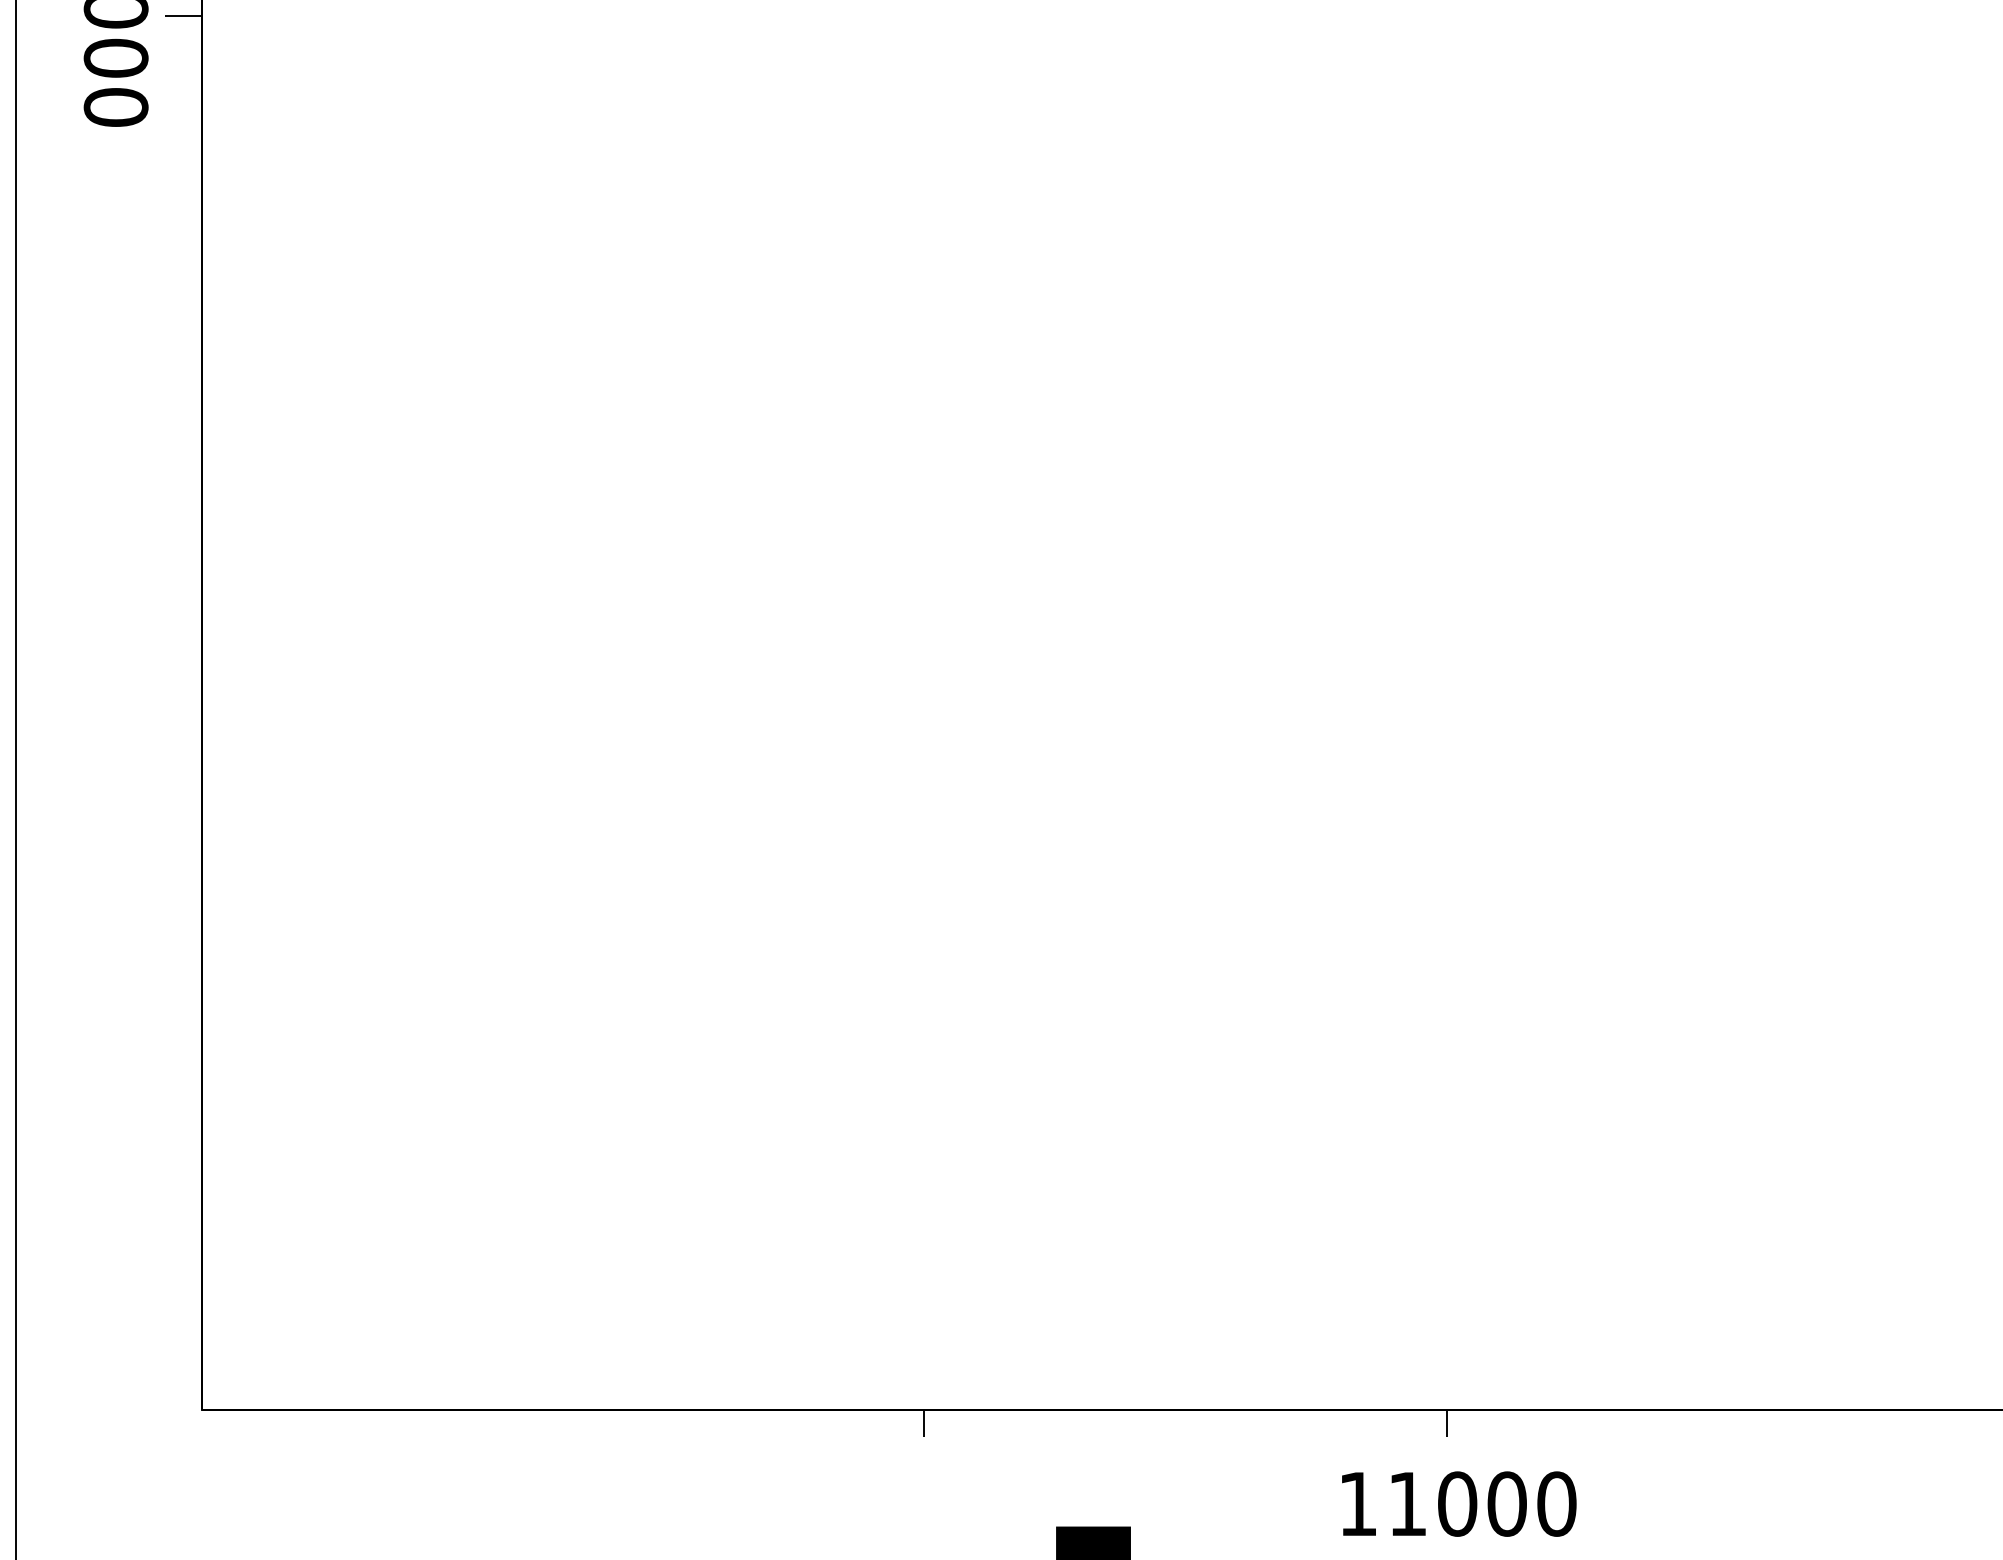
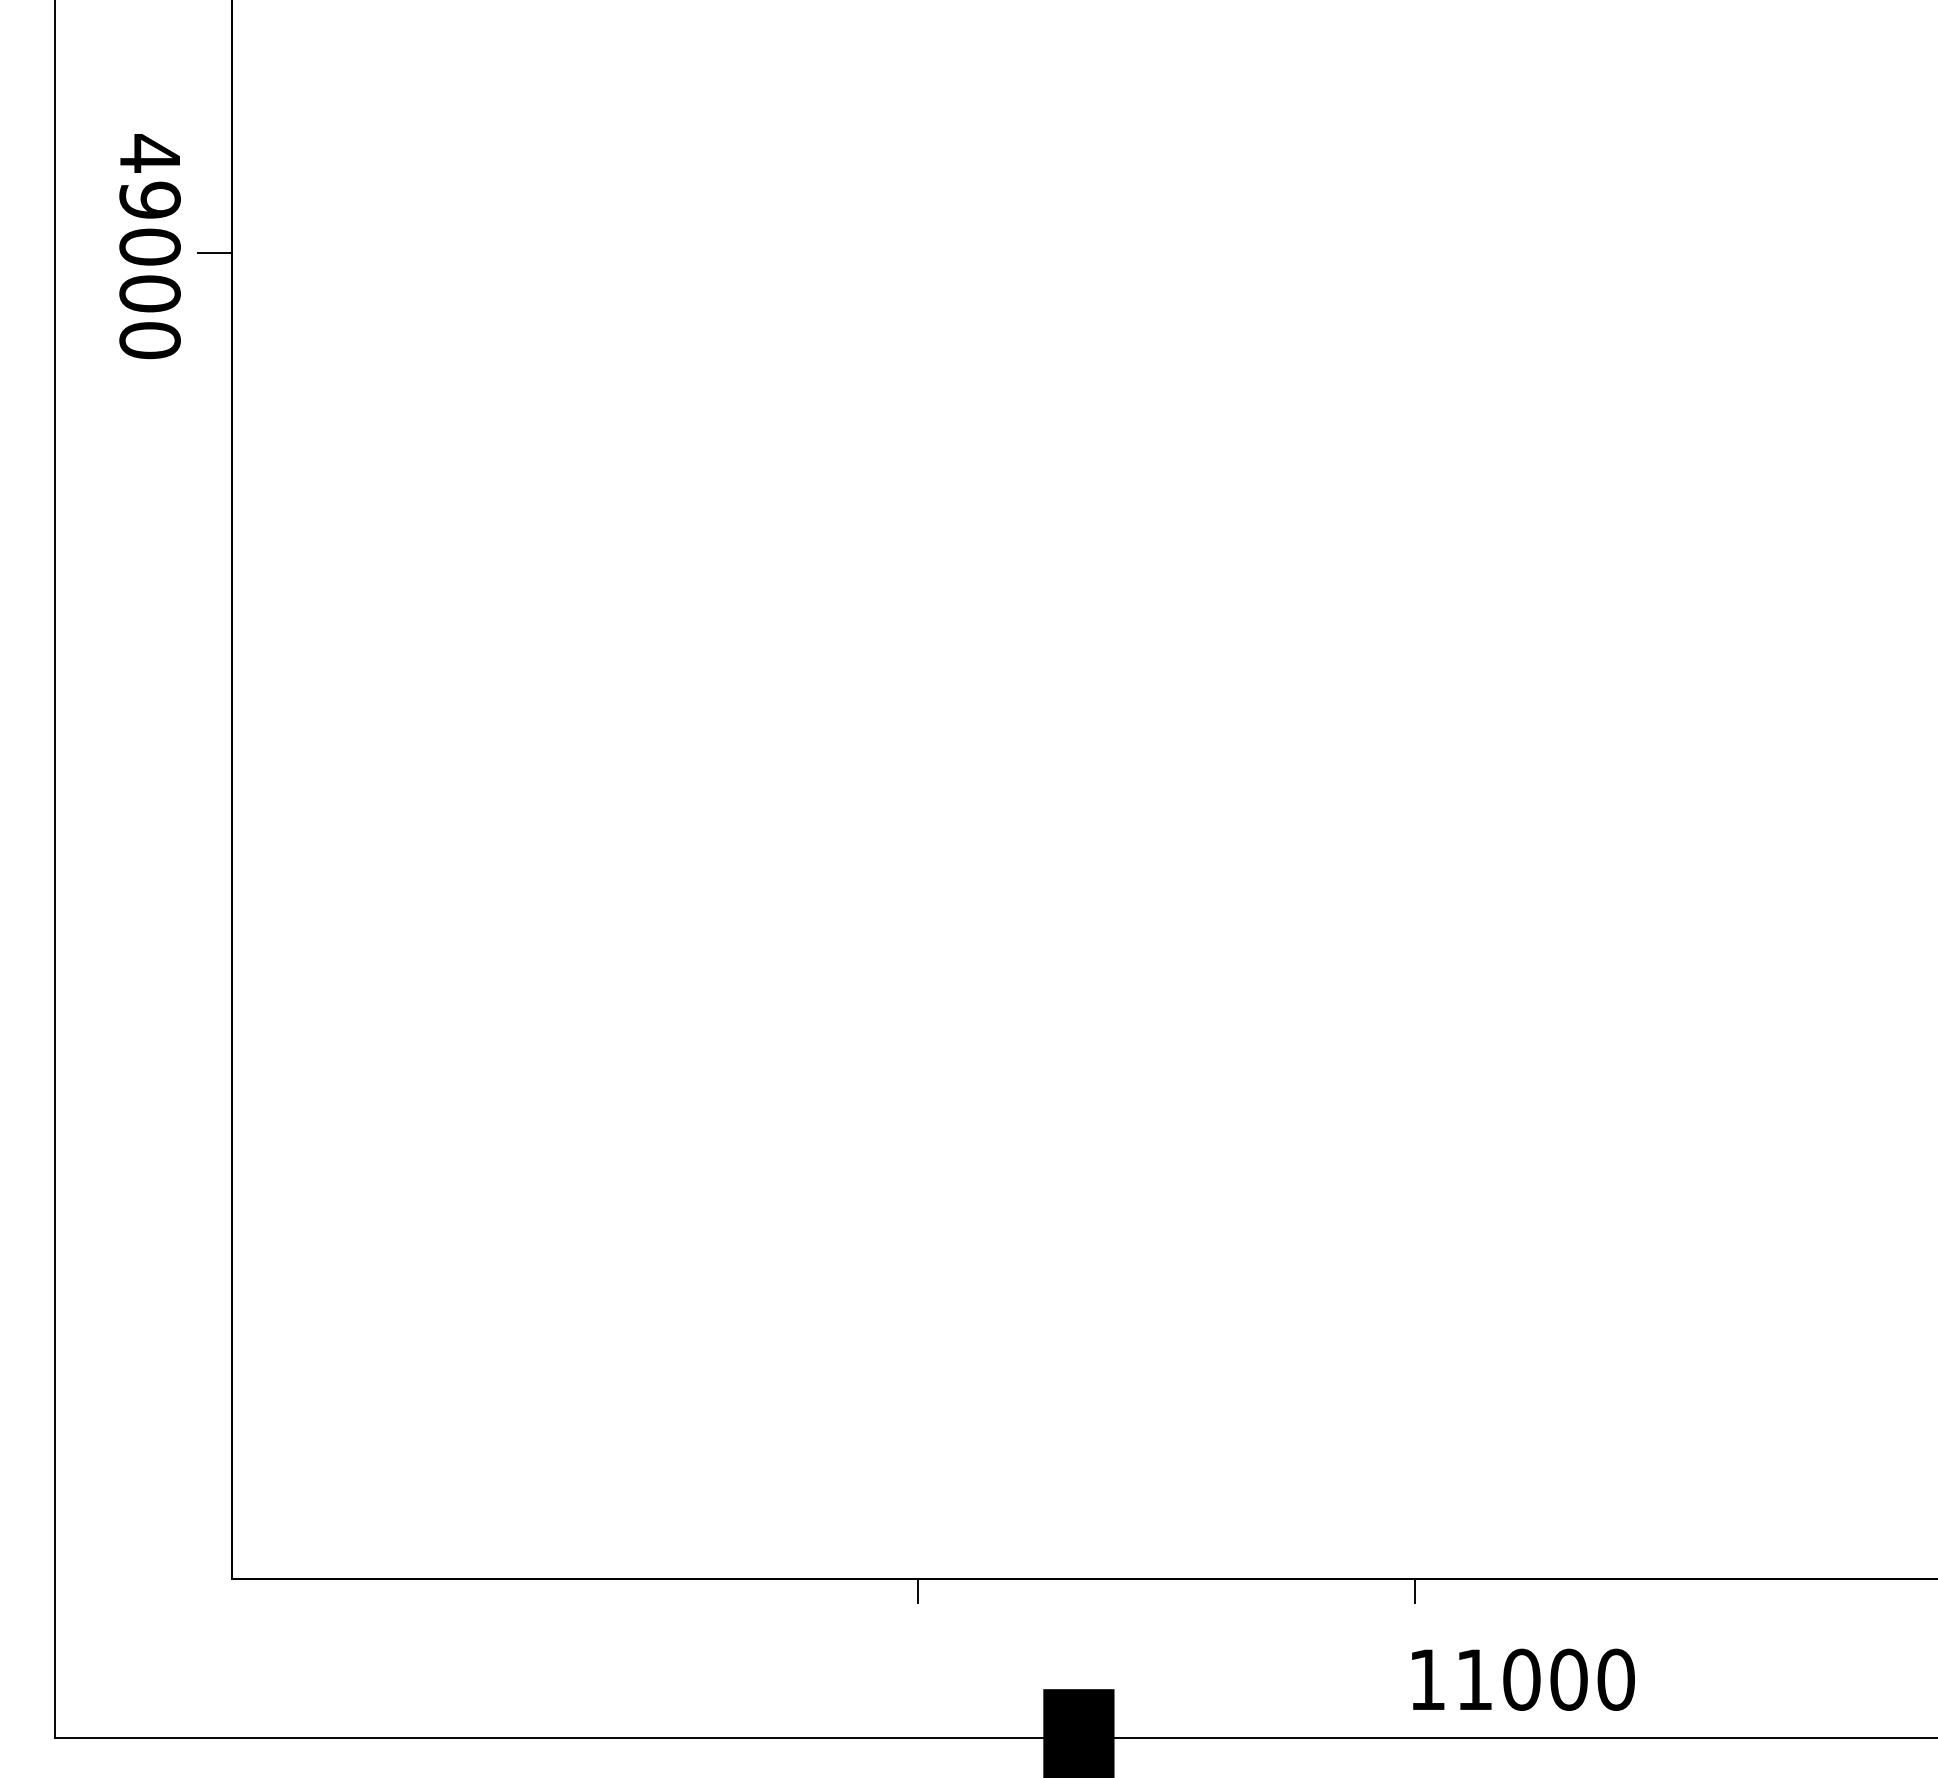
text: (1459, 1503) -> (1523, 1679), moved

